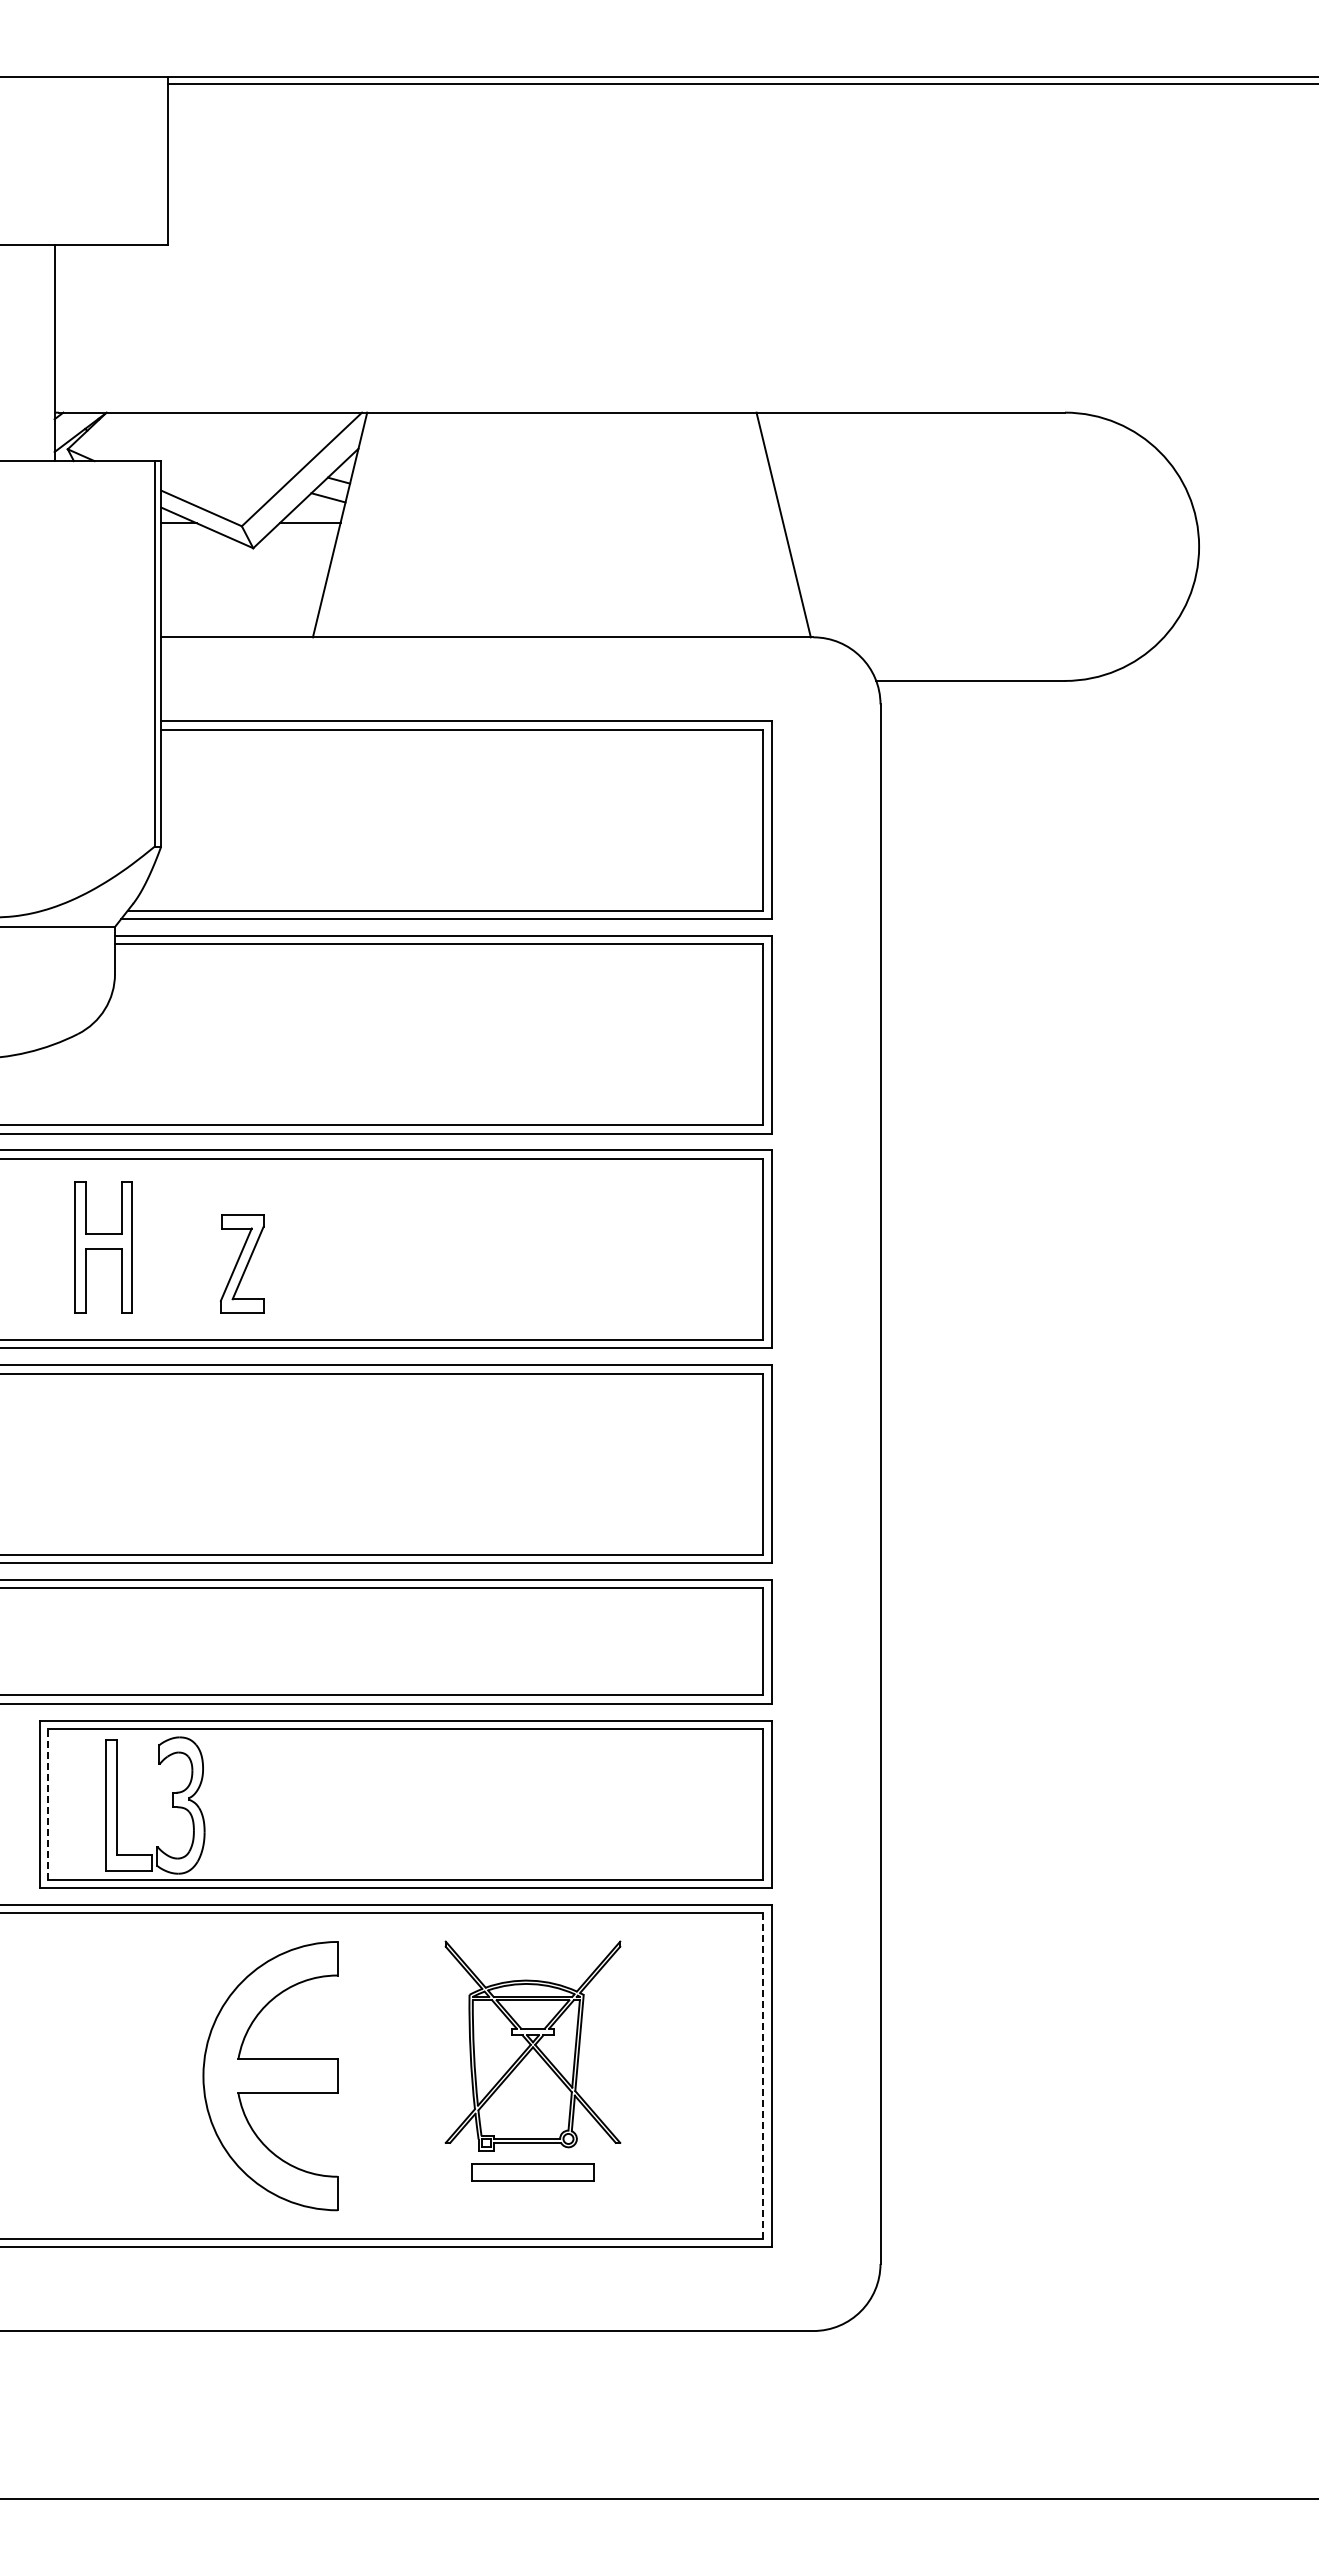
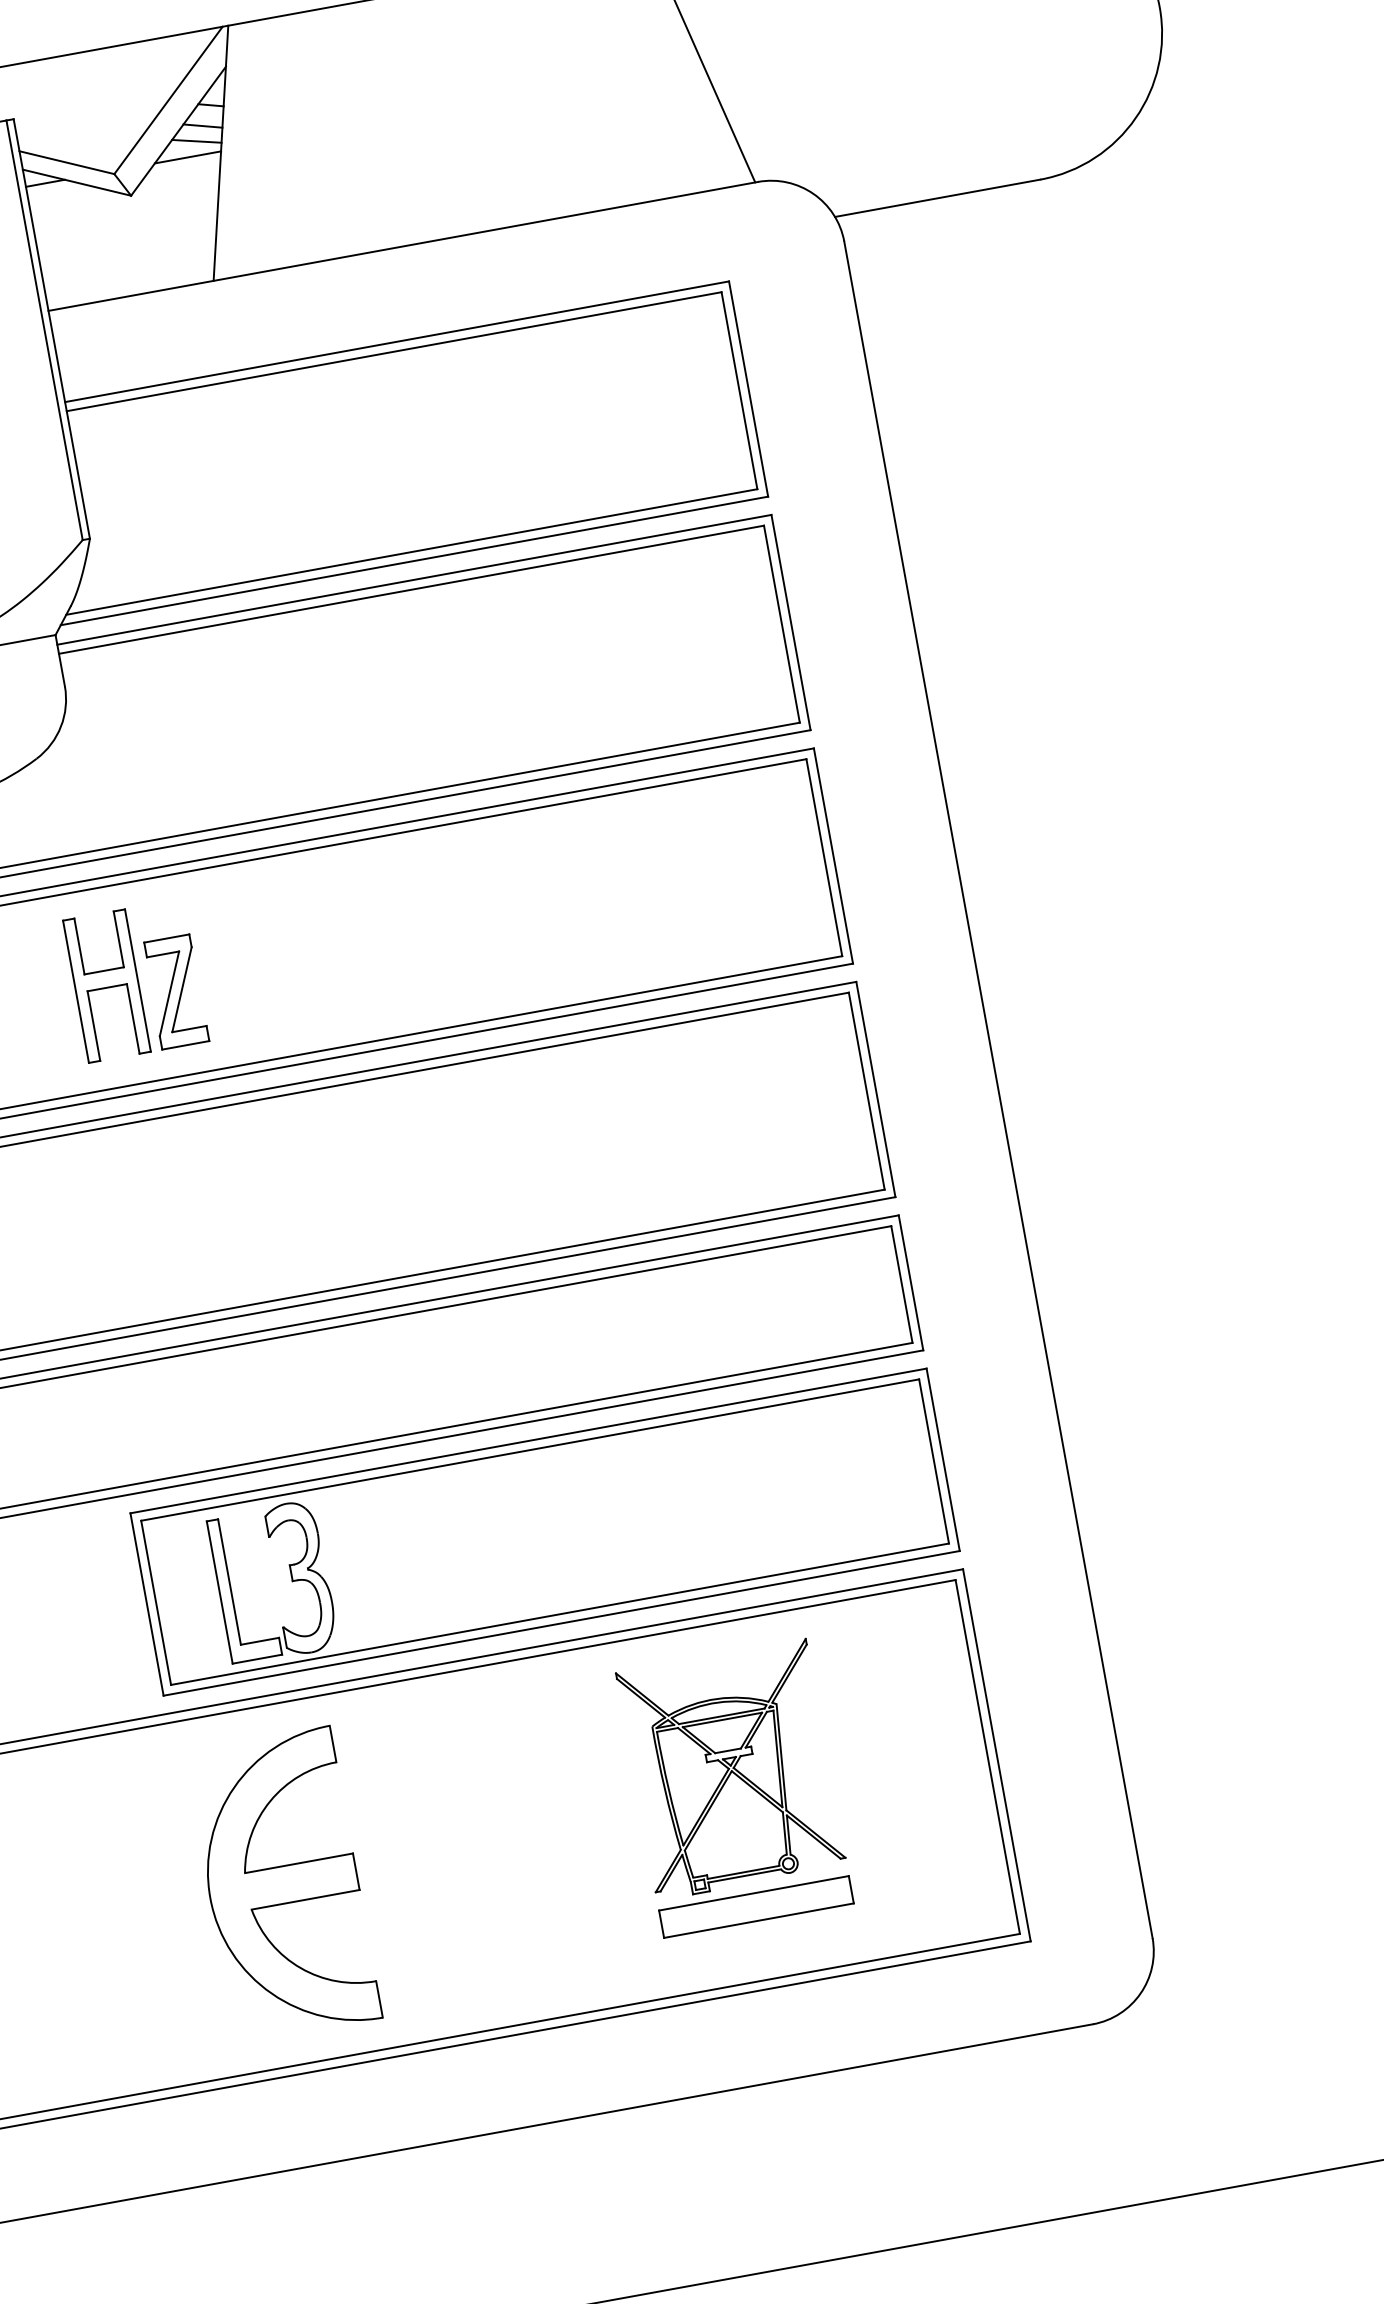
line: (320, 510) -> (196, 141), added
part: (241, 1263) -> (174, 991), moved
line: (47, 1803) -> (155, 1601), dashed -> solid
part: (270, 2076) -> (283, 1885), moved
line: (763, 2076) -> (988, 1757), dashed -> solid
part: (532, 2172) -> (755, 1907), size x1.43

